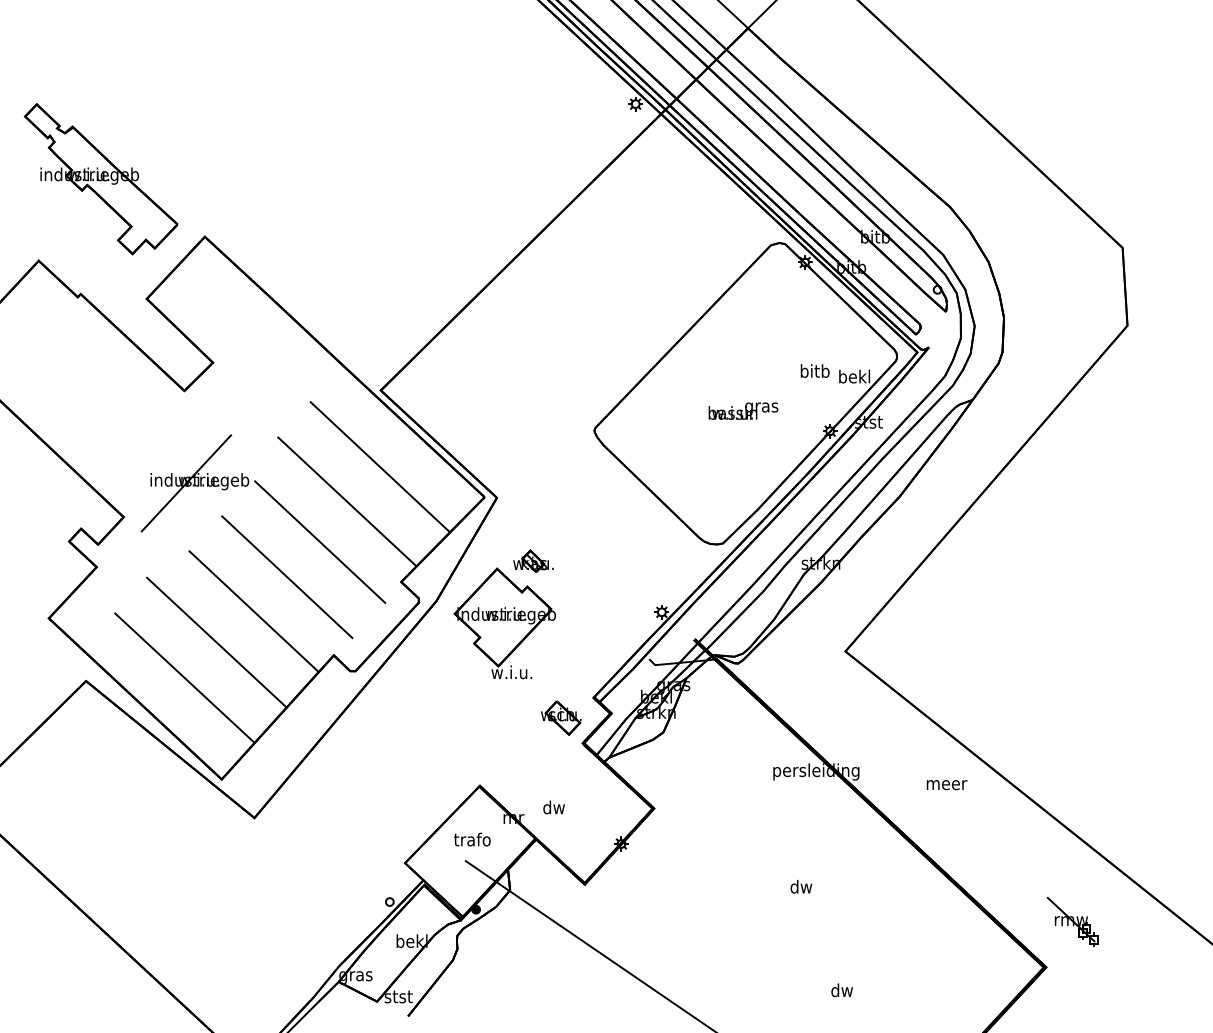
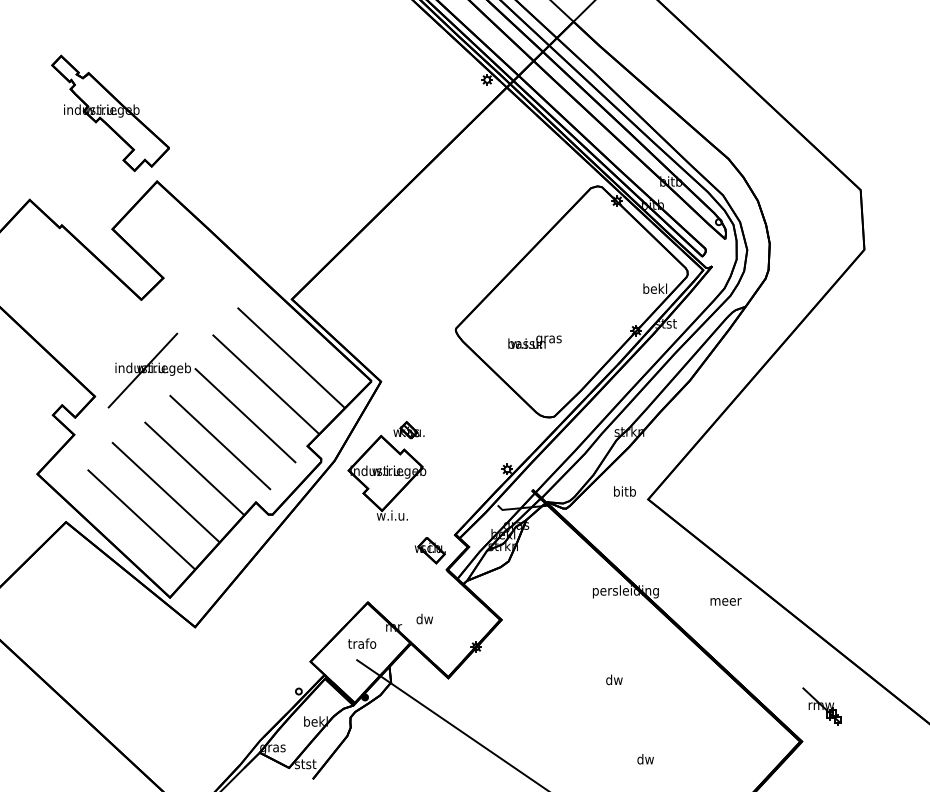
part: (101, 178) -> (110, 112), moved
text: (814, 371) -> (624, 491), moved
text: (742, 410) -> (534, 341), moved

